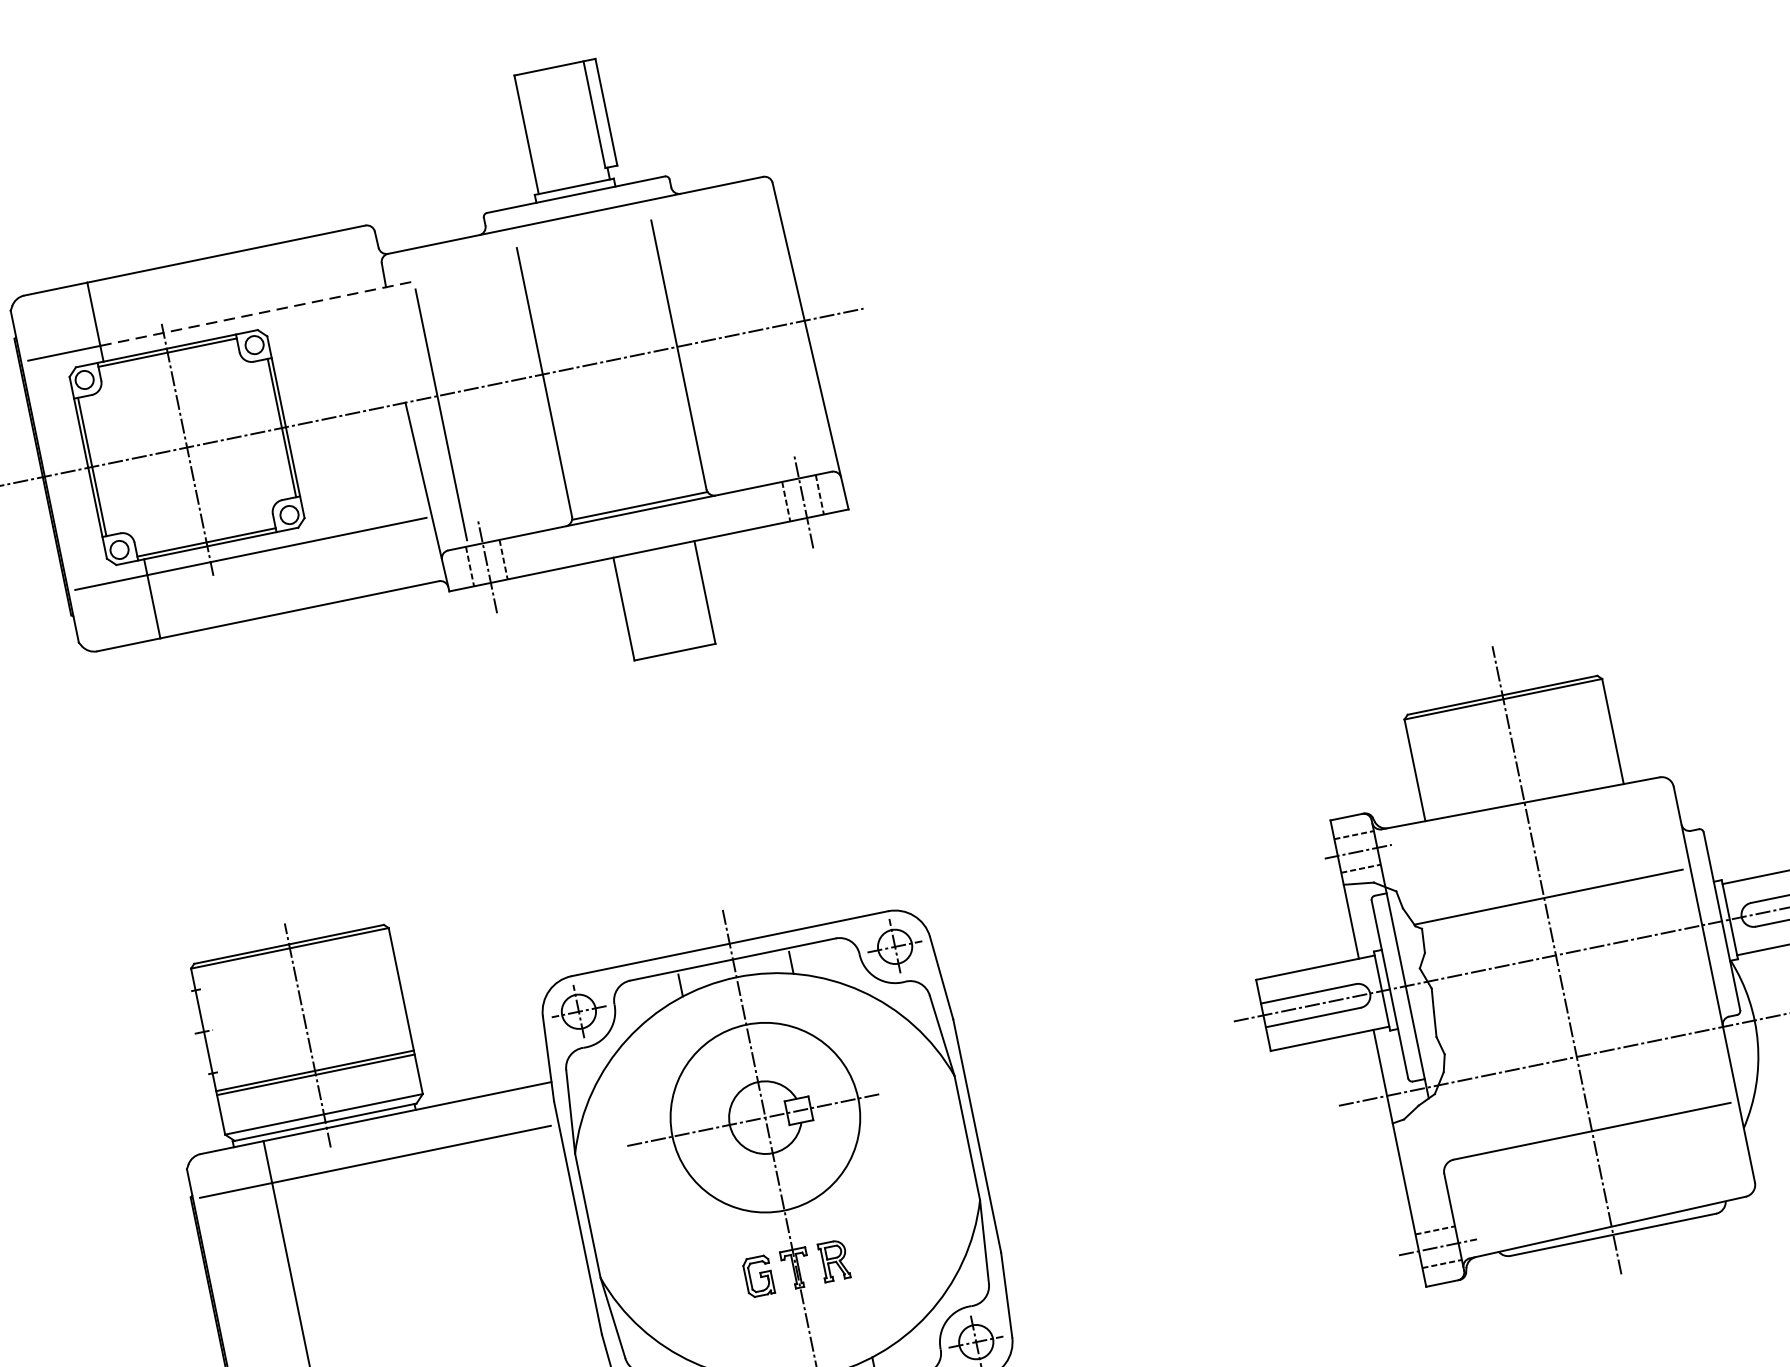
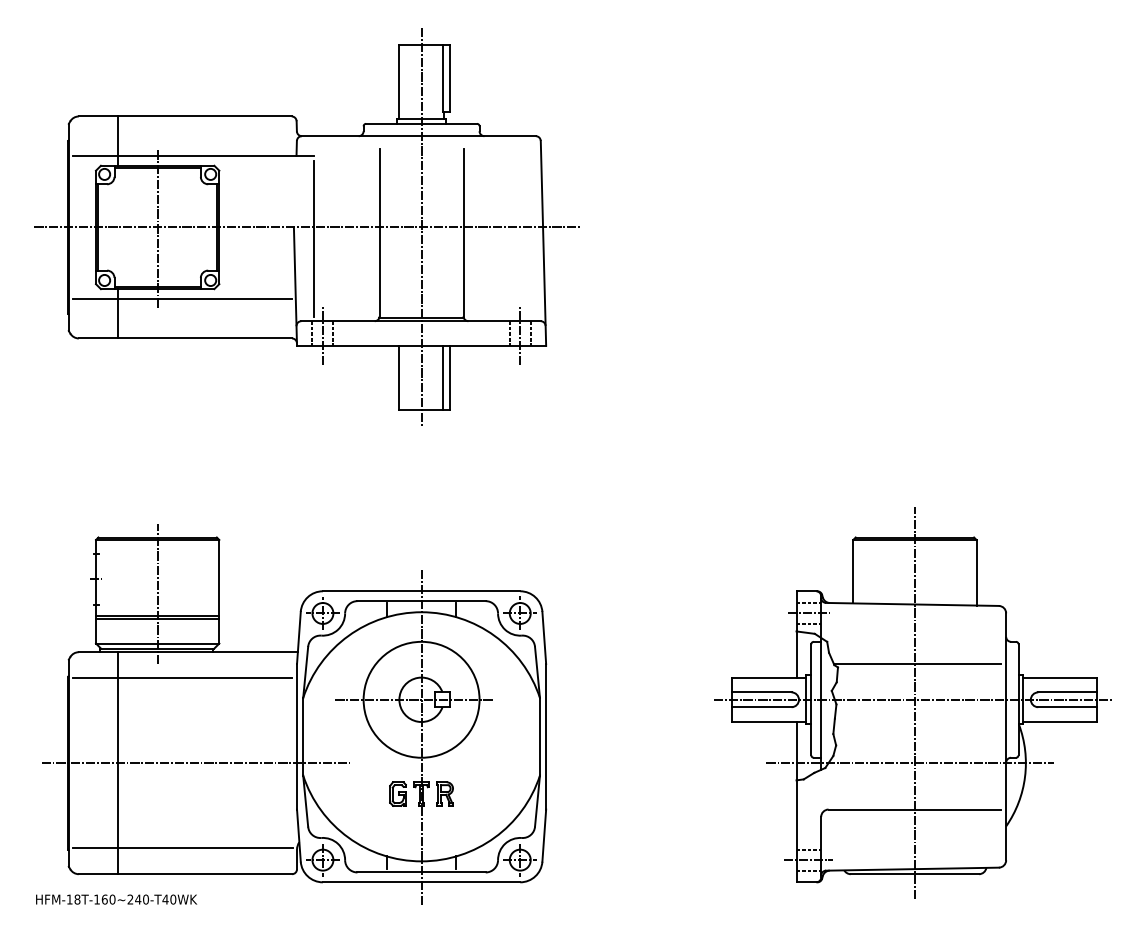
line: (257, 312) -> (216, 155), dashed -> solid
line: (609, 359) -> (421, 226), added
line: (692, 594) -> (442, 377), added
line: (425, 1293) -> (196, 763), added

